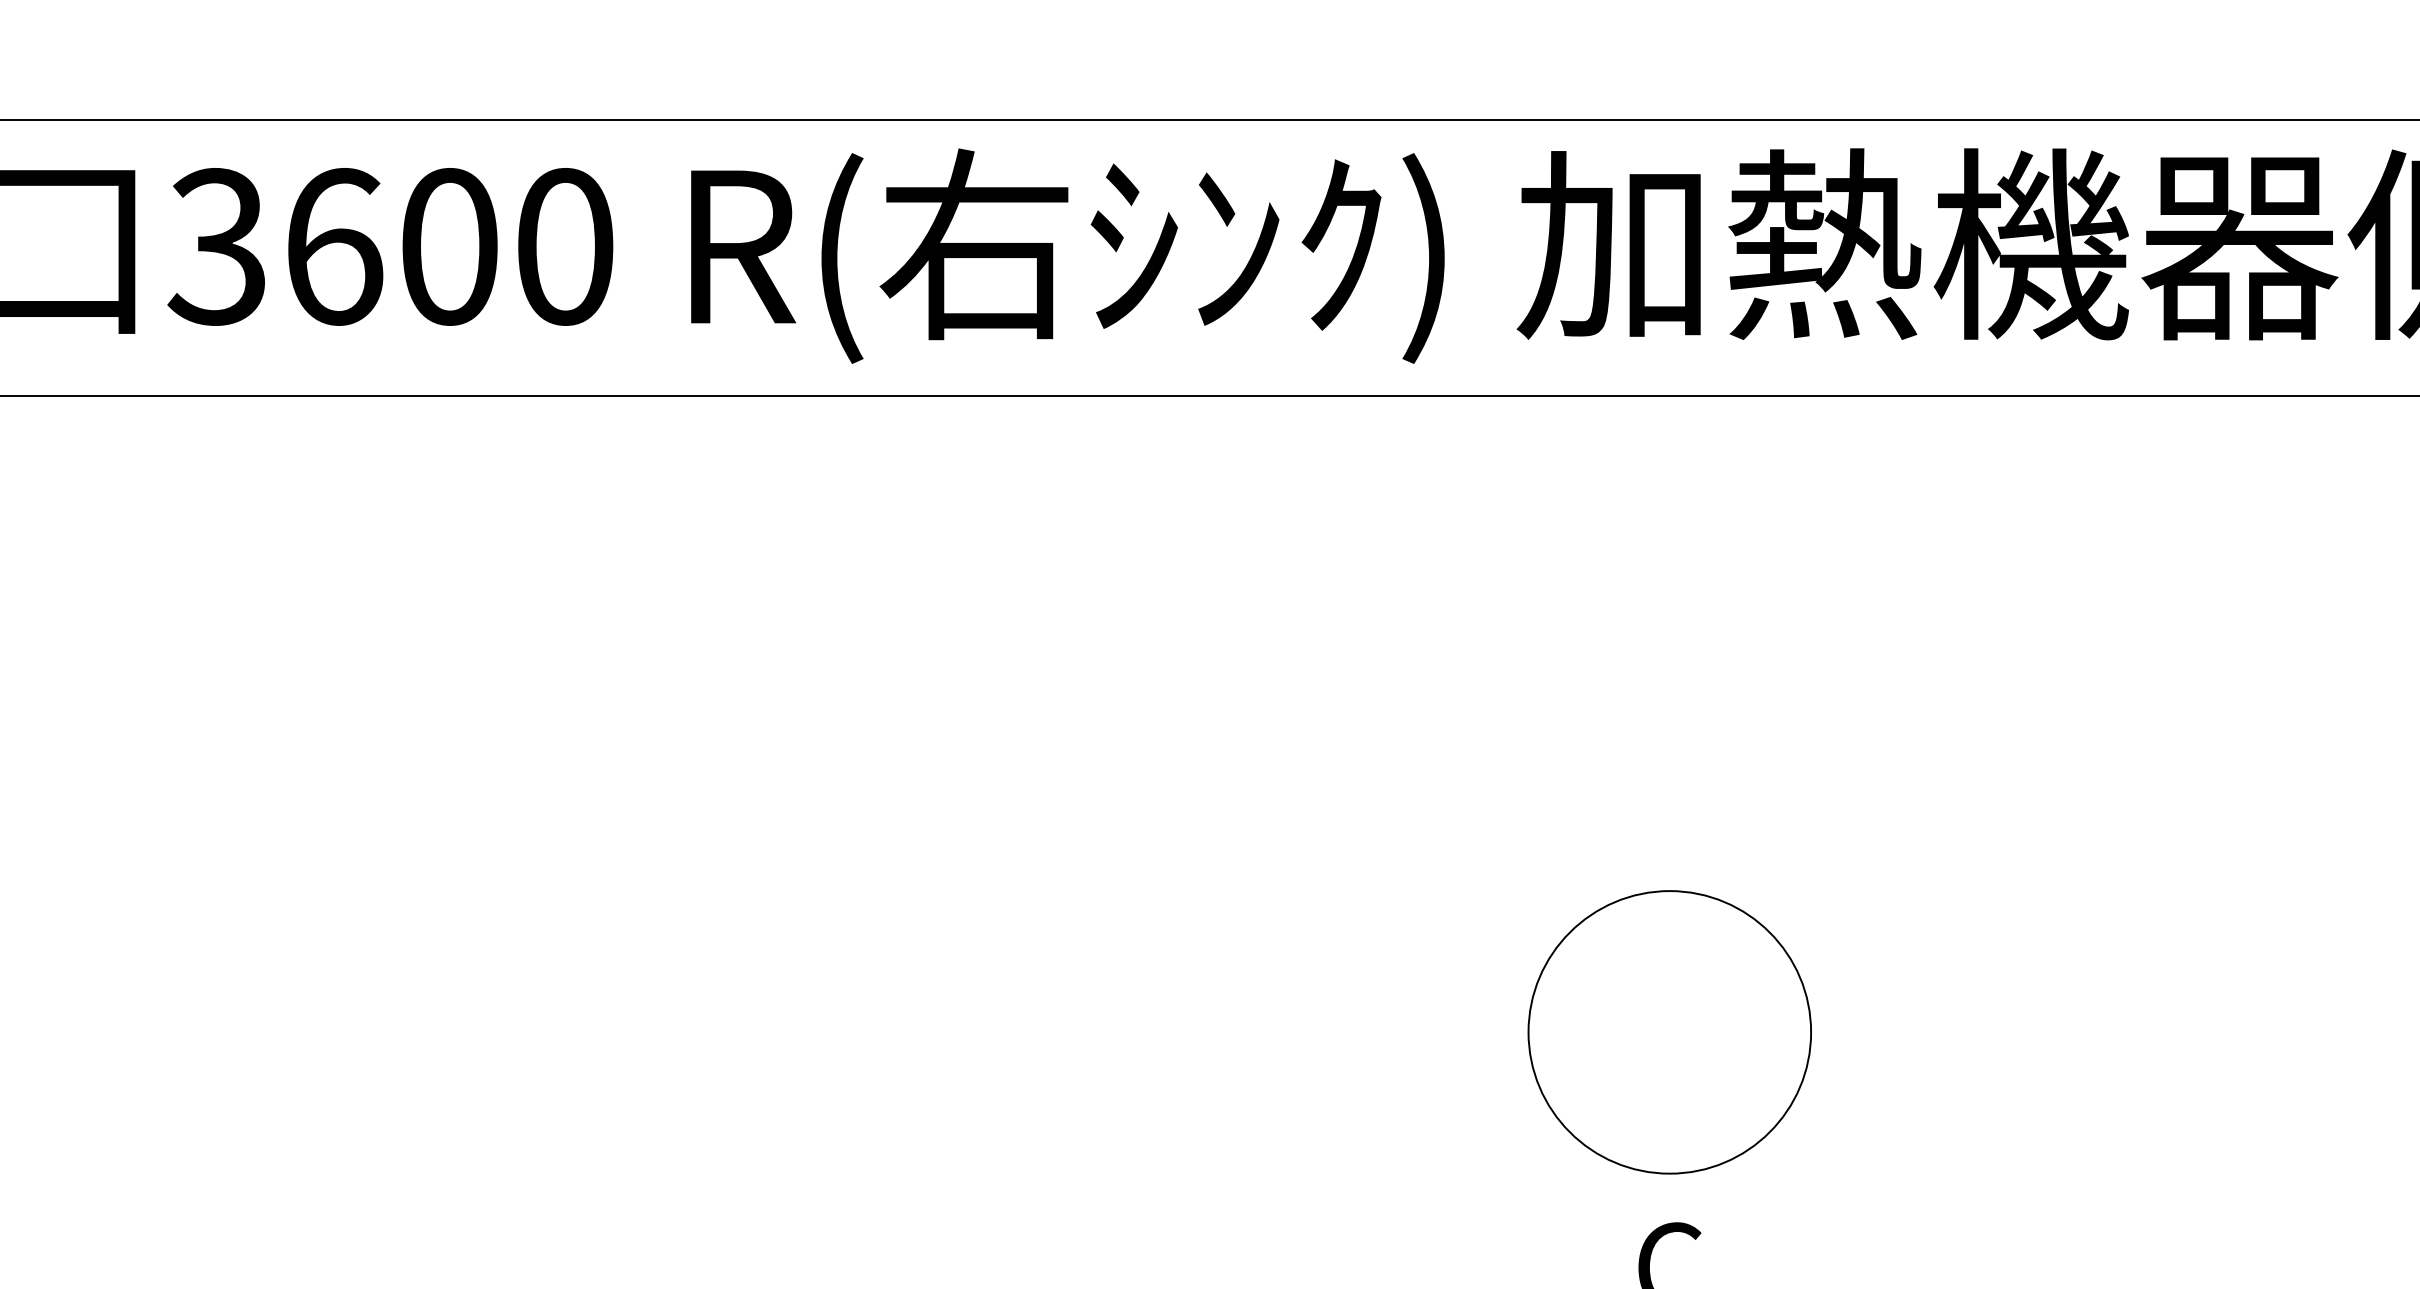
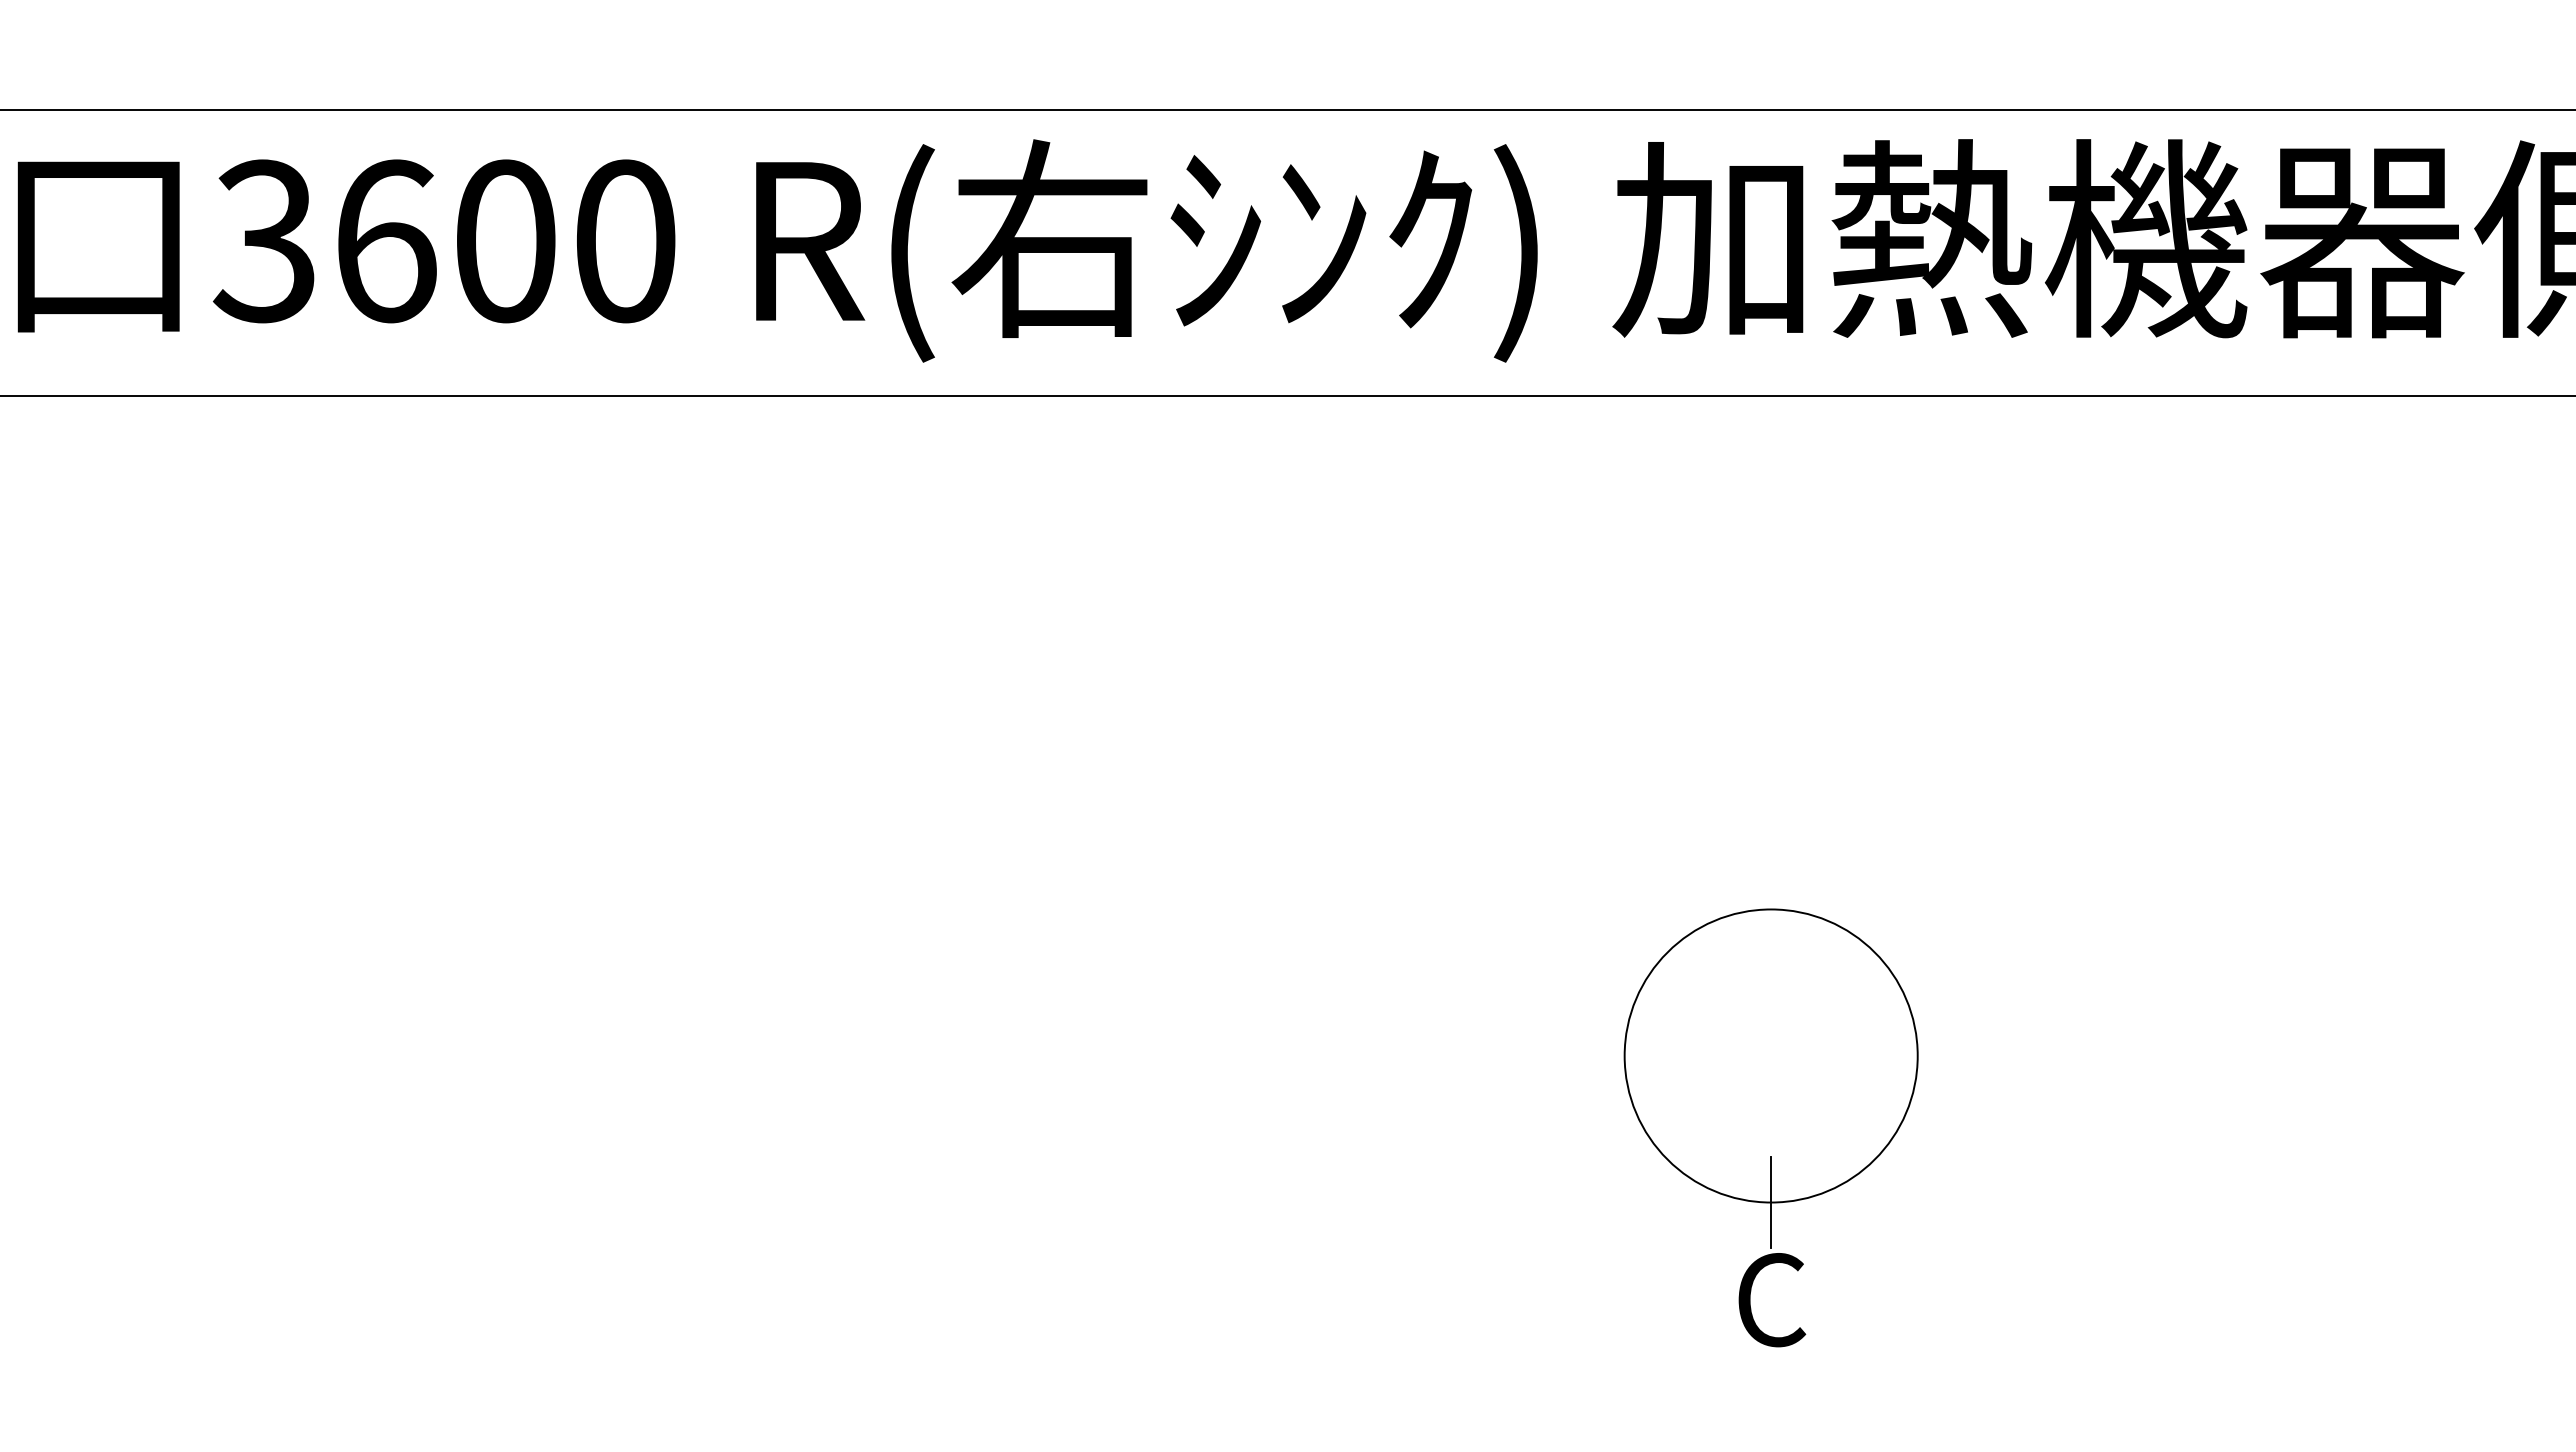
line: (1670, 1173) -> (1771, 1202), added

